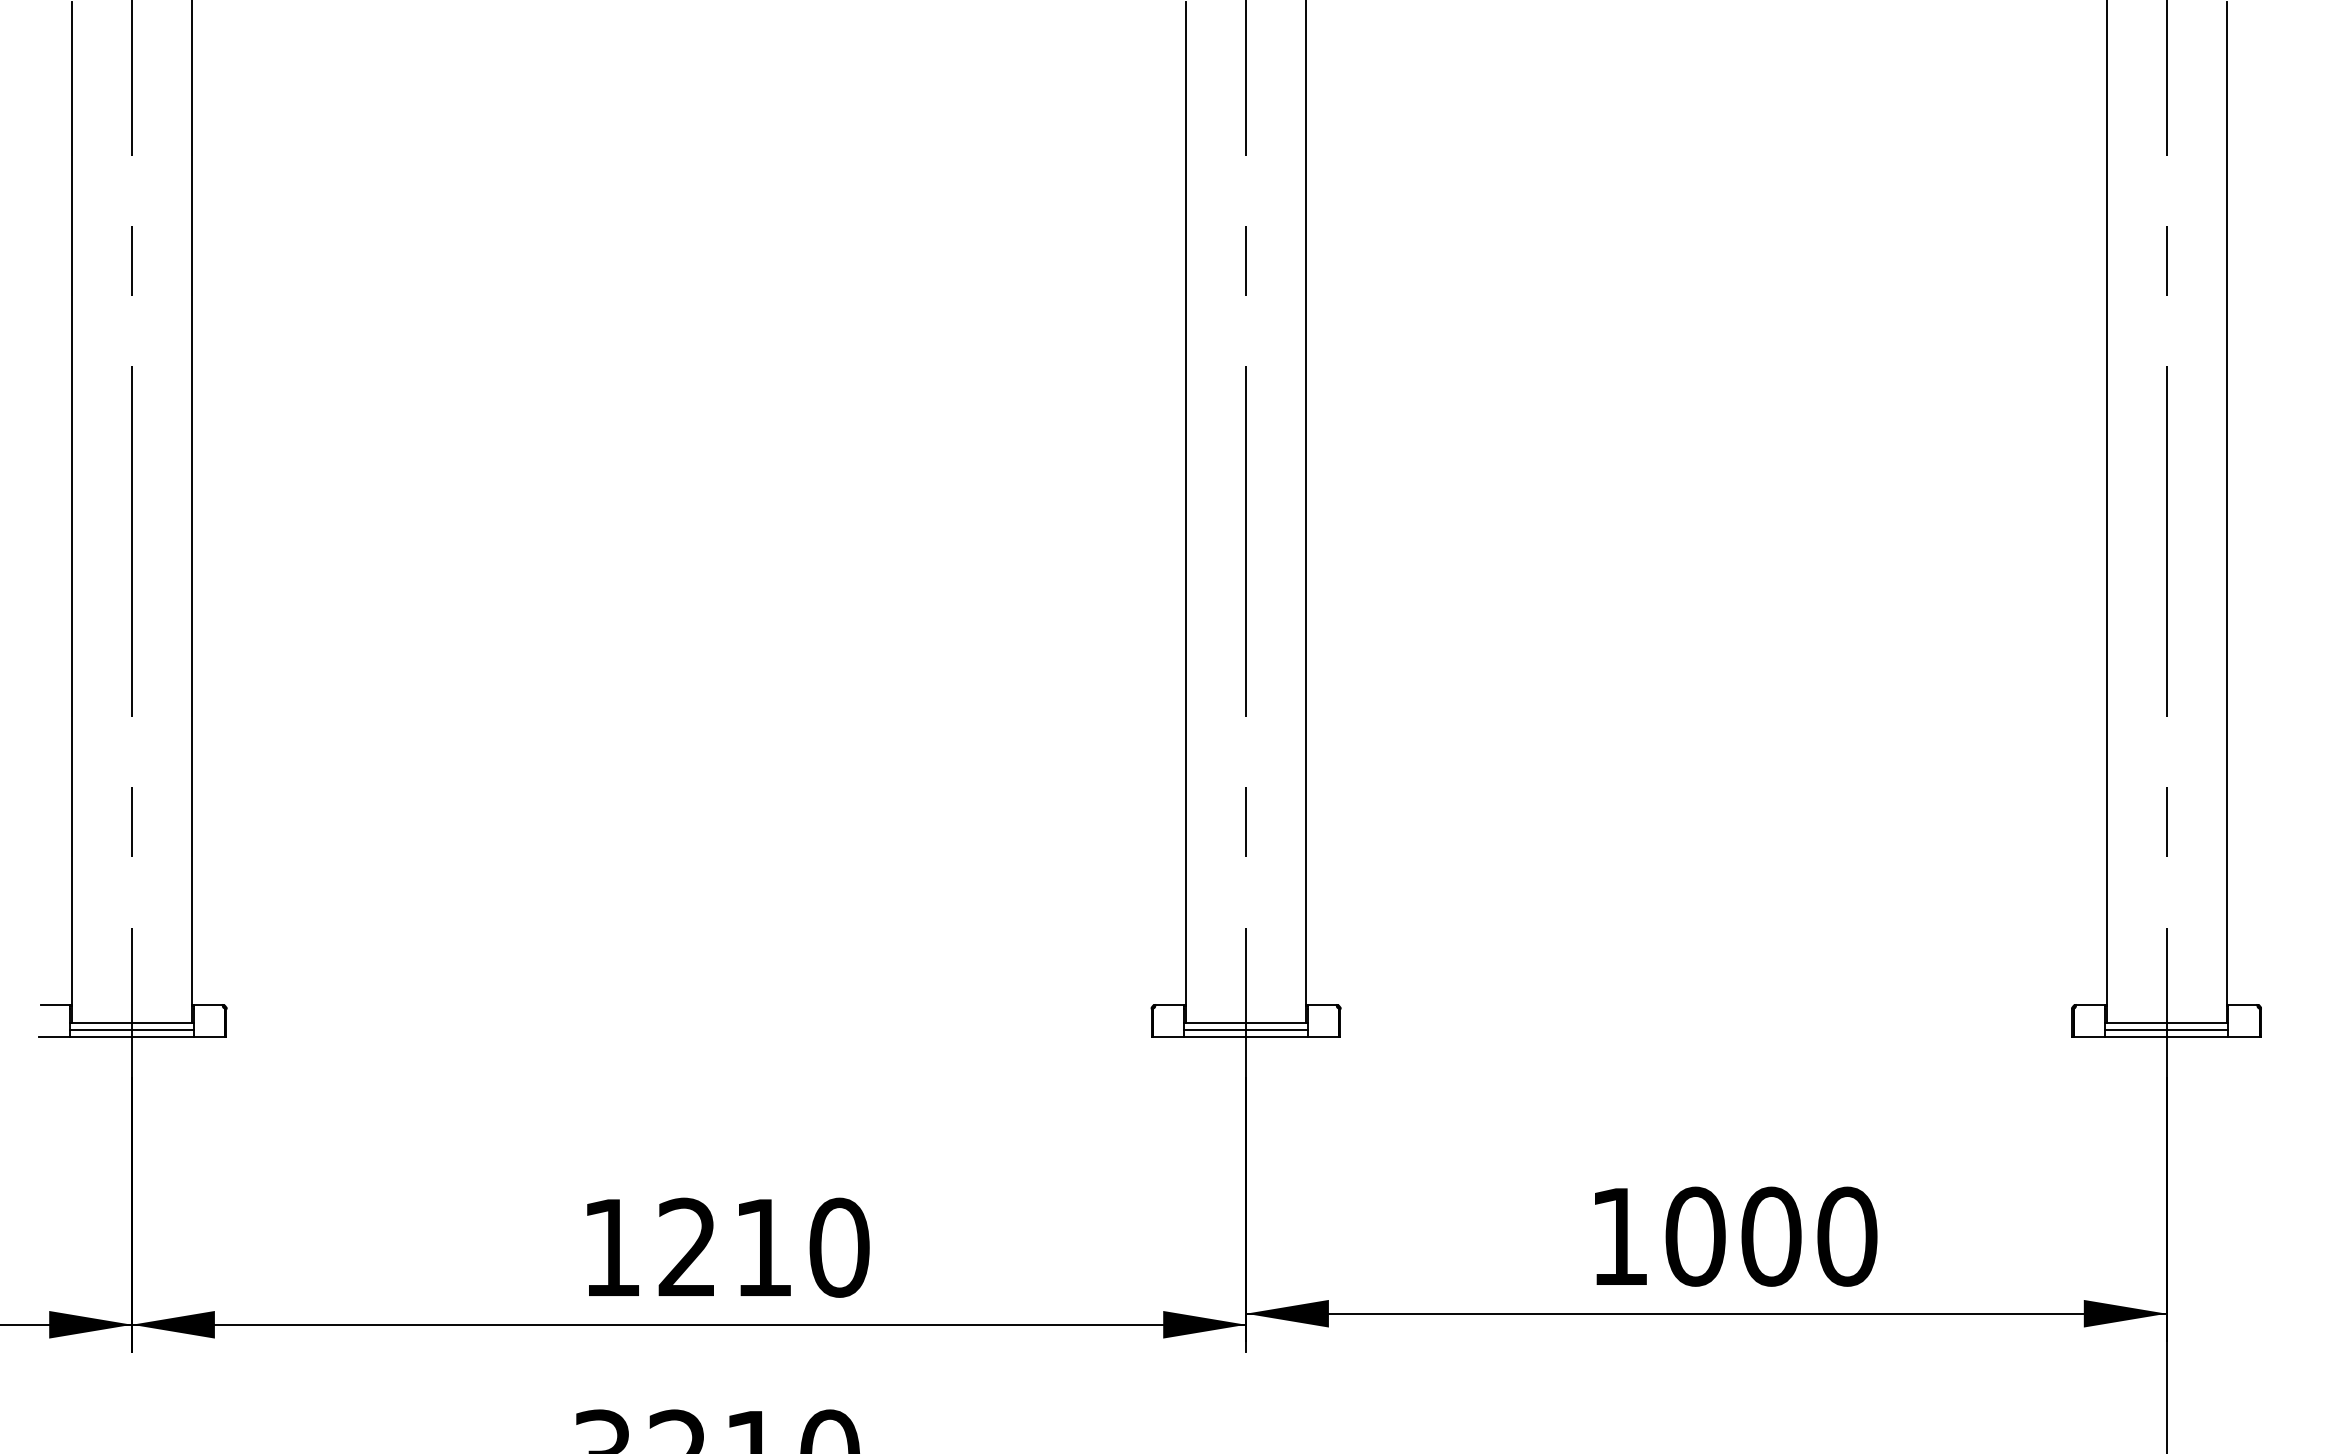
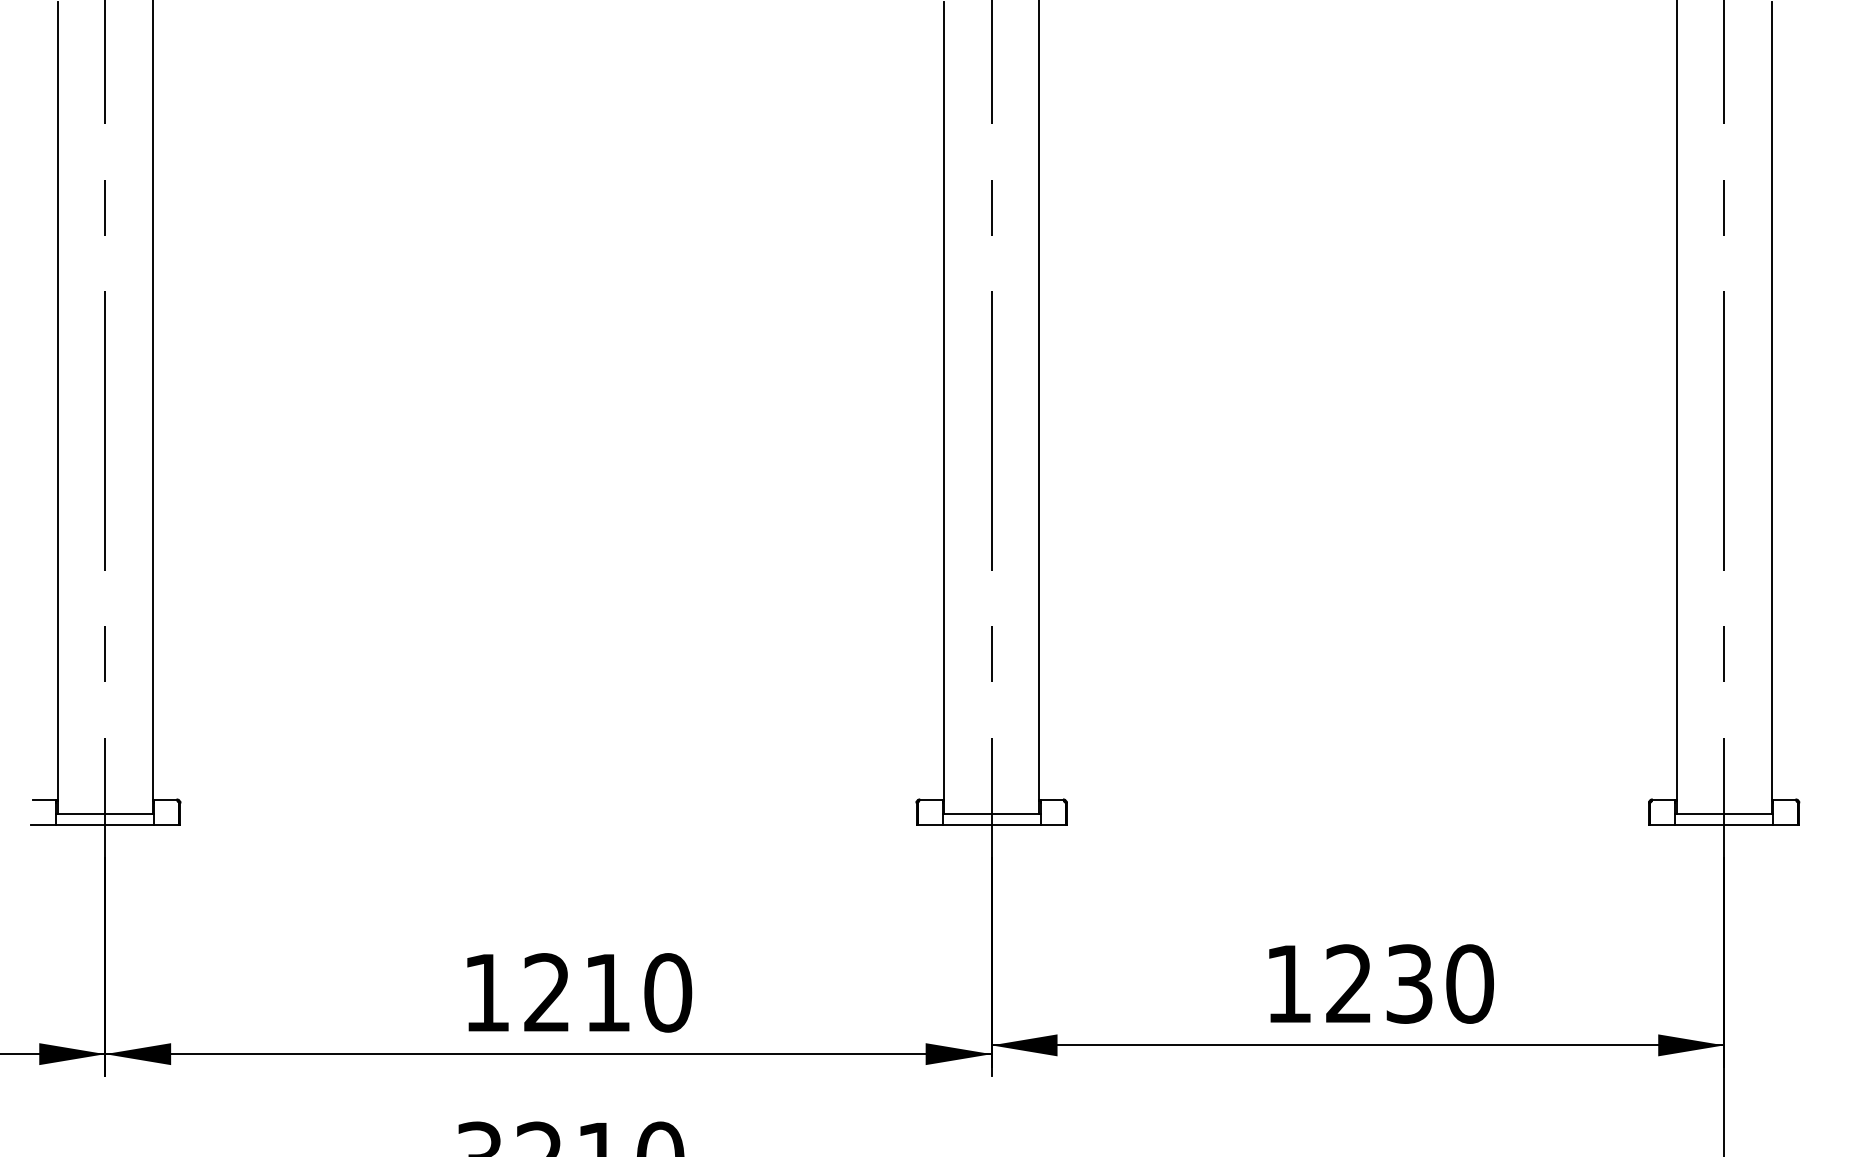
line: (131, 1029) -> (104, 819), removed
line: (1245, 1029) -> (991, 819), removed
line: (2166, 1029) -> (1723, 819), removed
text: (1733, 1236) -> (1379, 983), 1000 -> 1230

